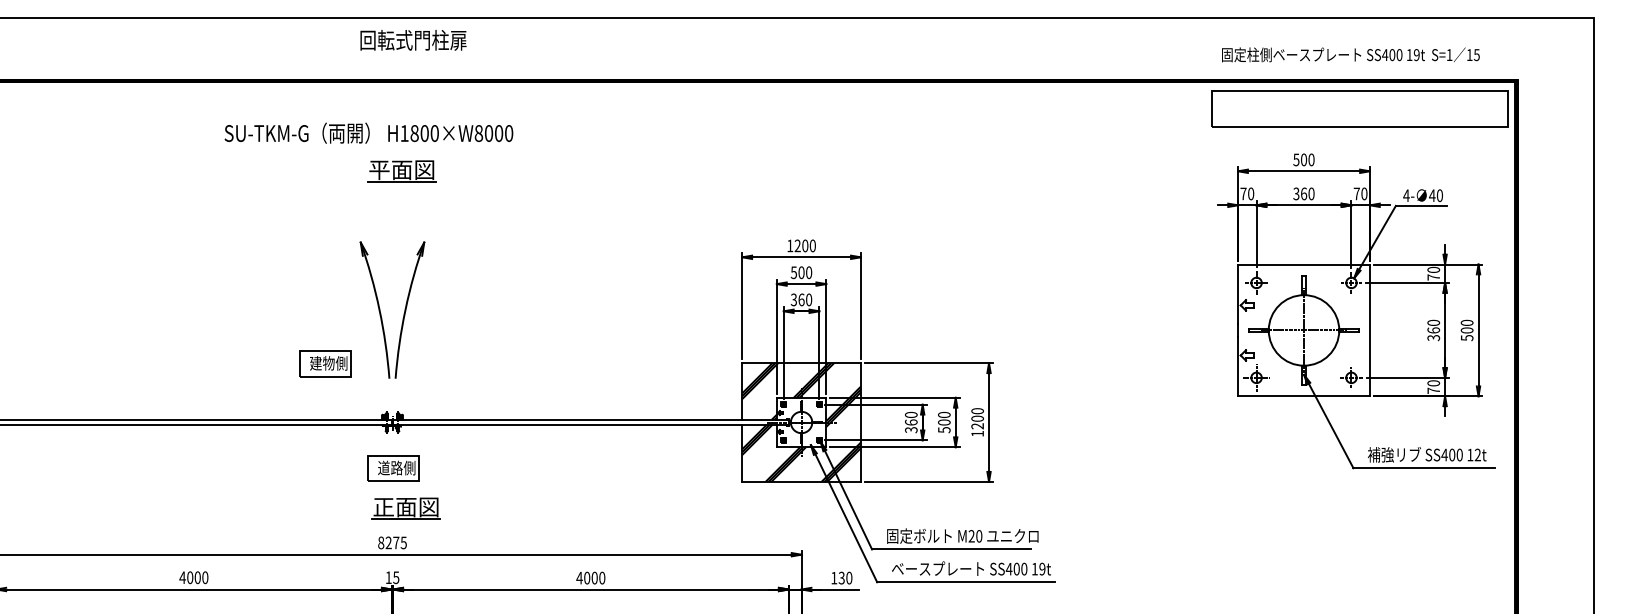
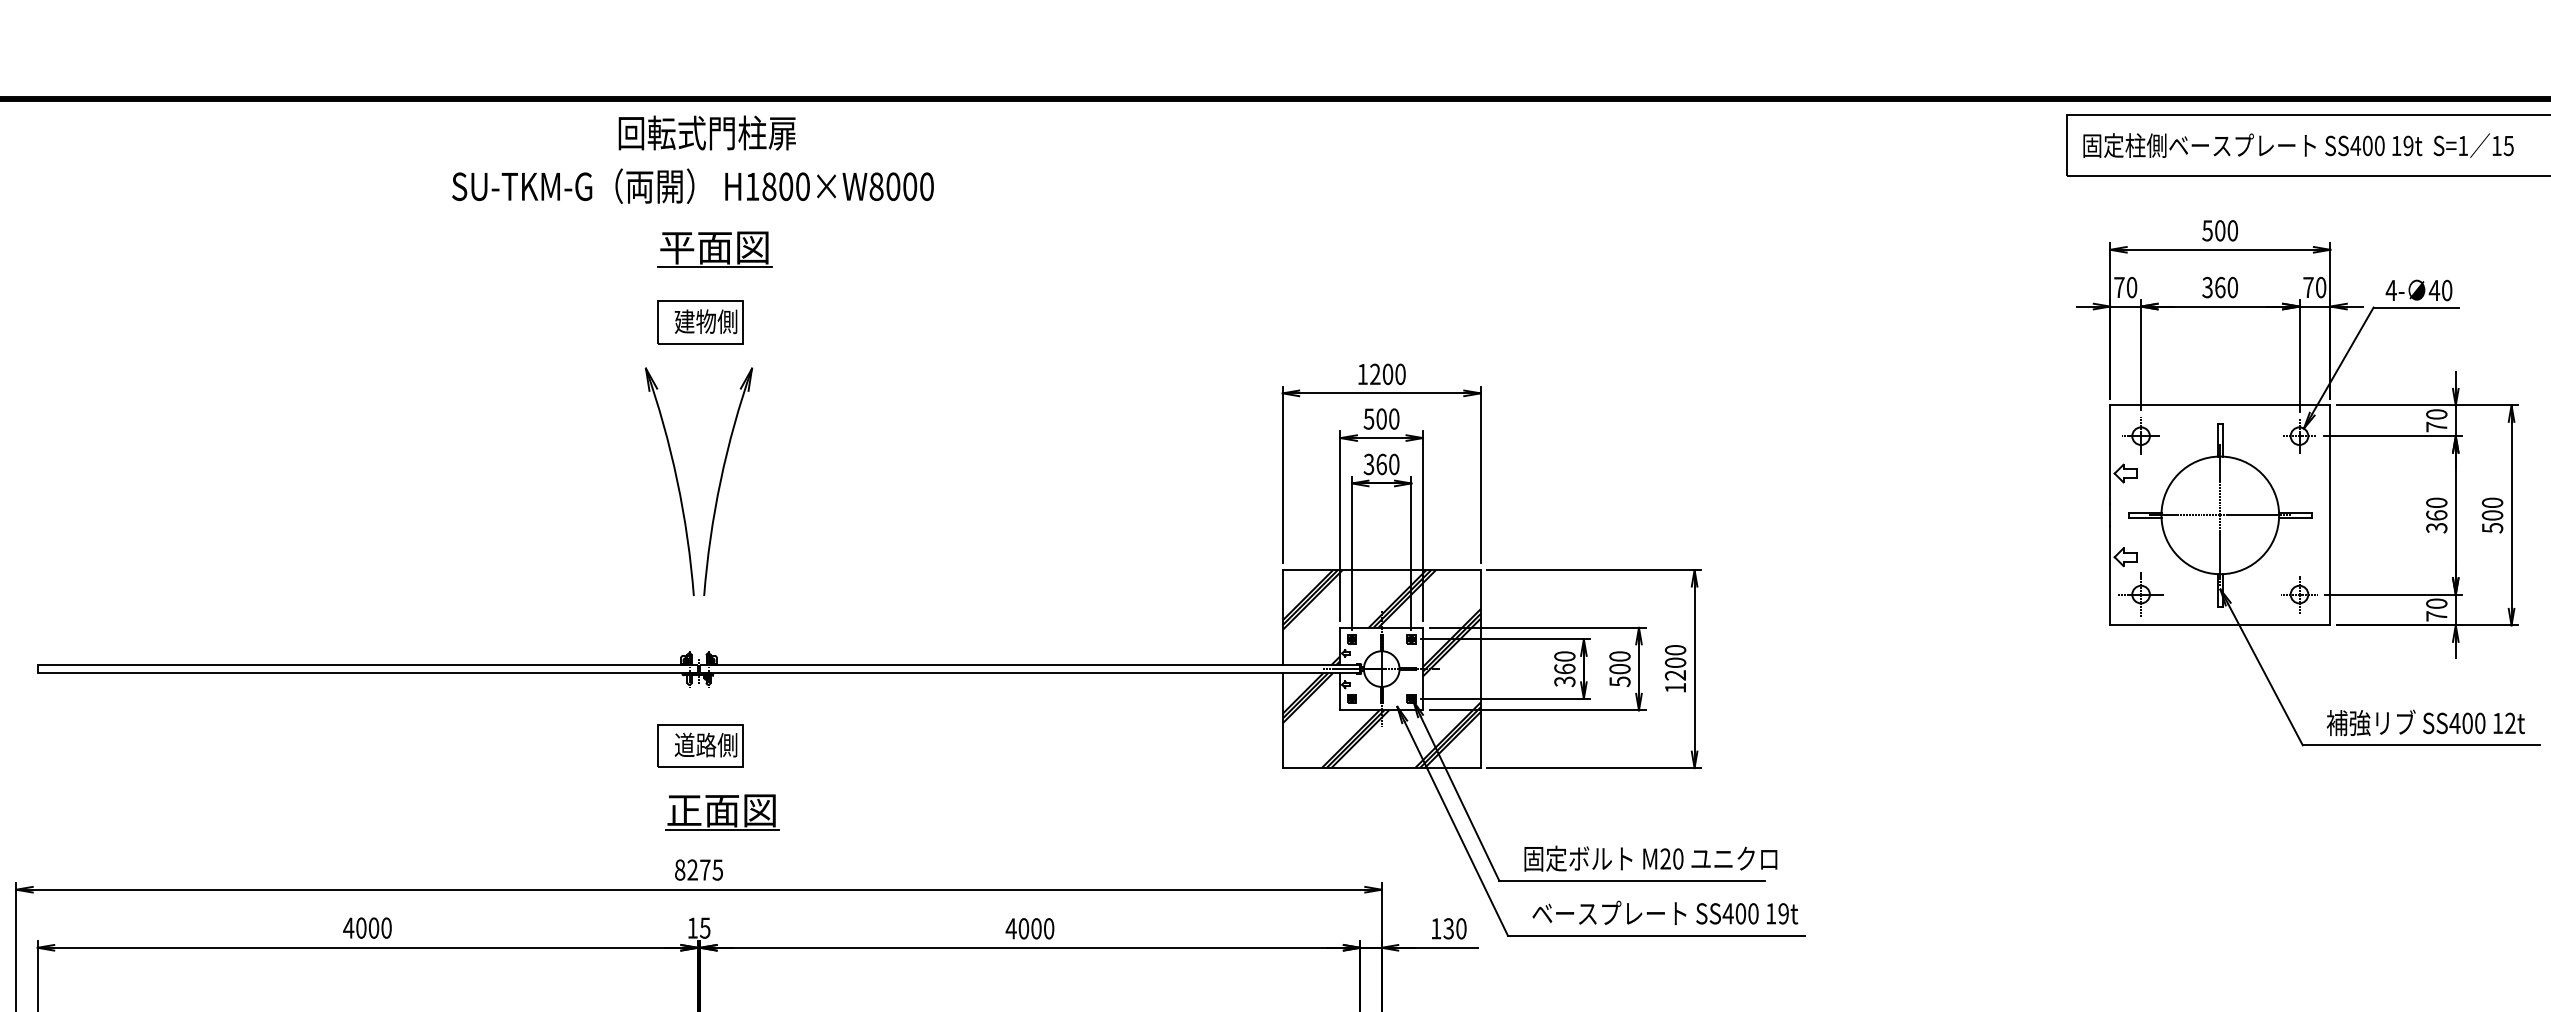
text: (413, 40) -> (707, 133), moved
text: (1350, 54) -> (2297, 144), moved
text: (368, 132) -> (692, 185), moved
part: (325, 363) -> (700, 321), moved

